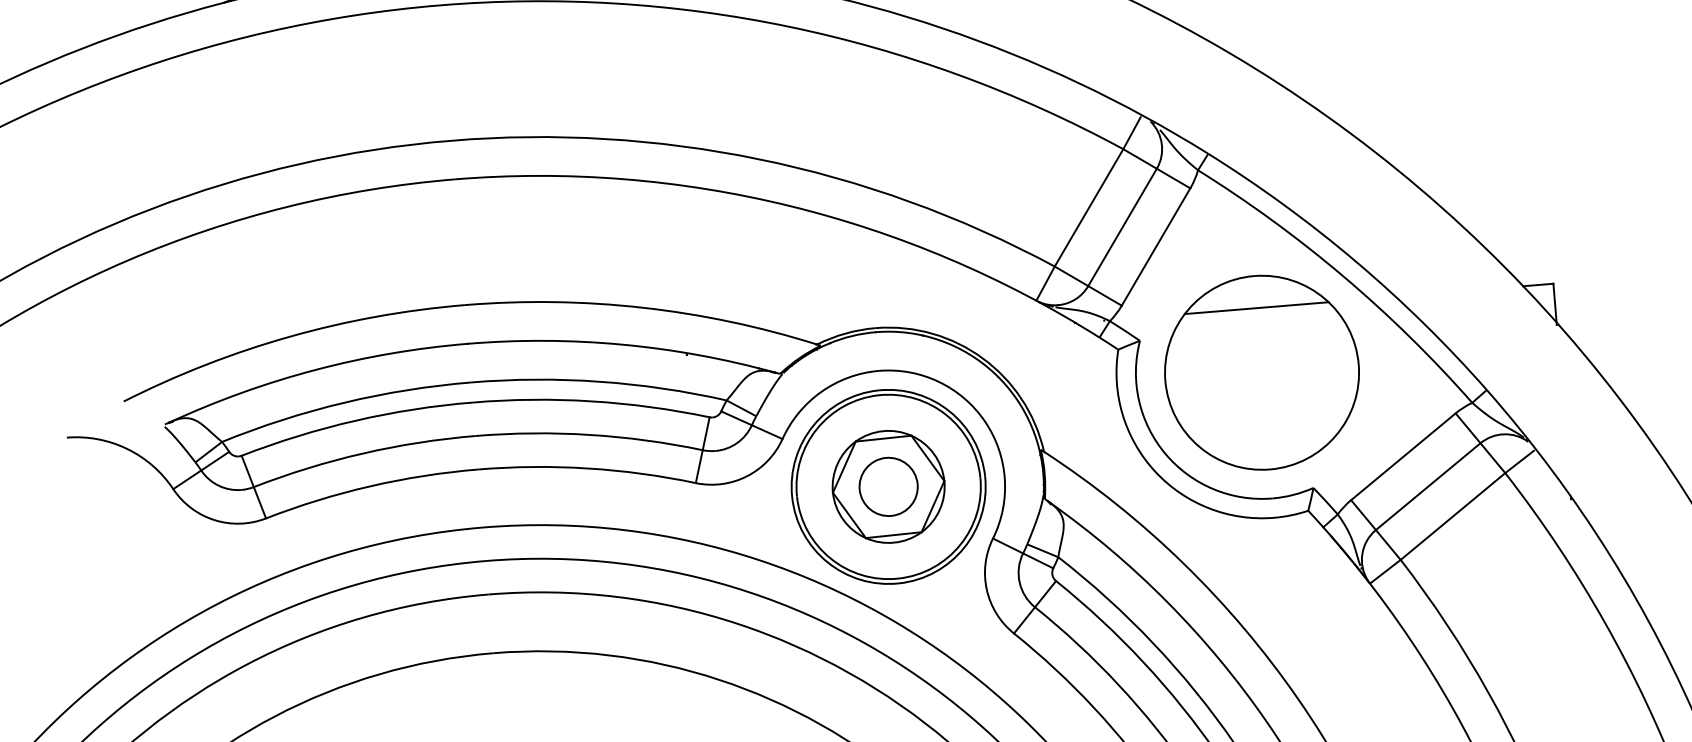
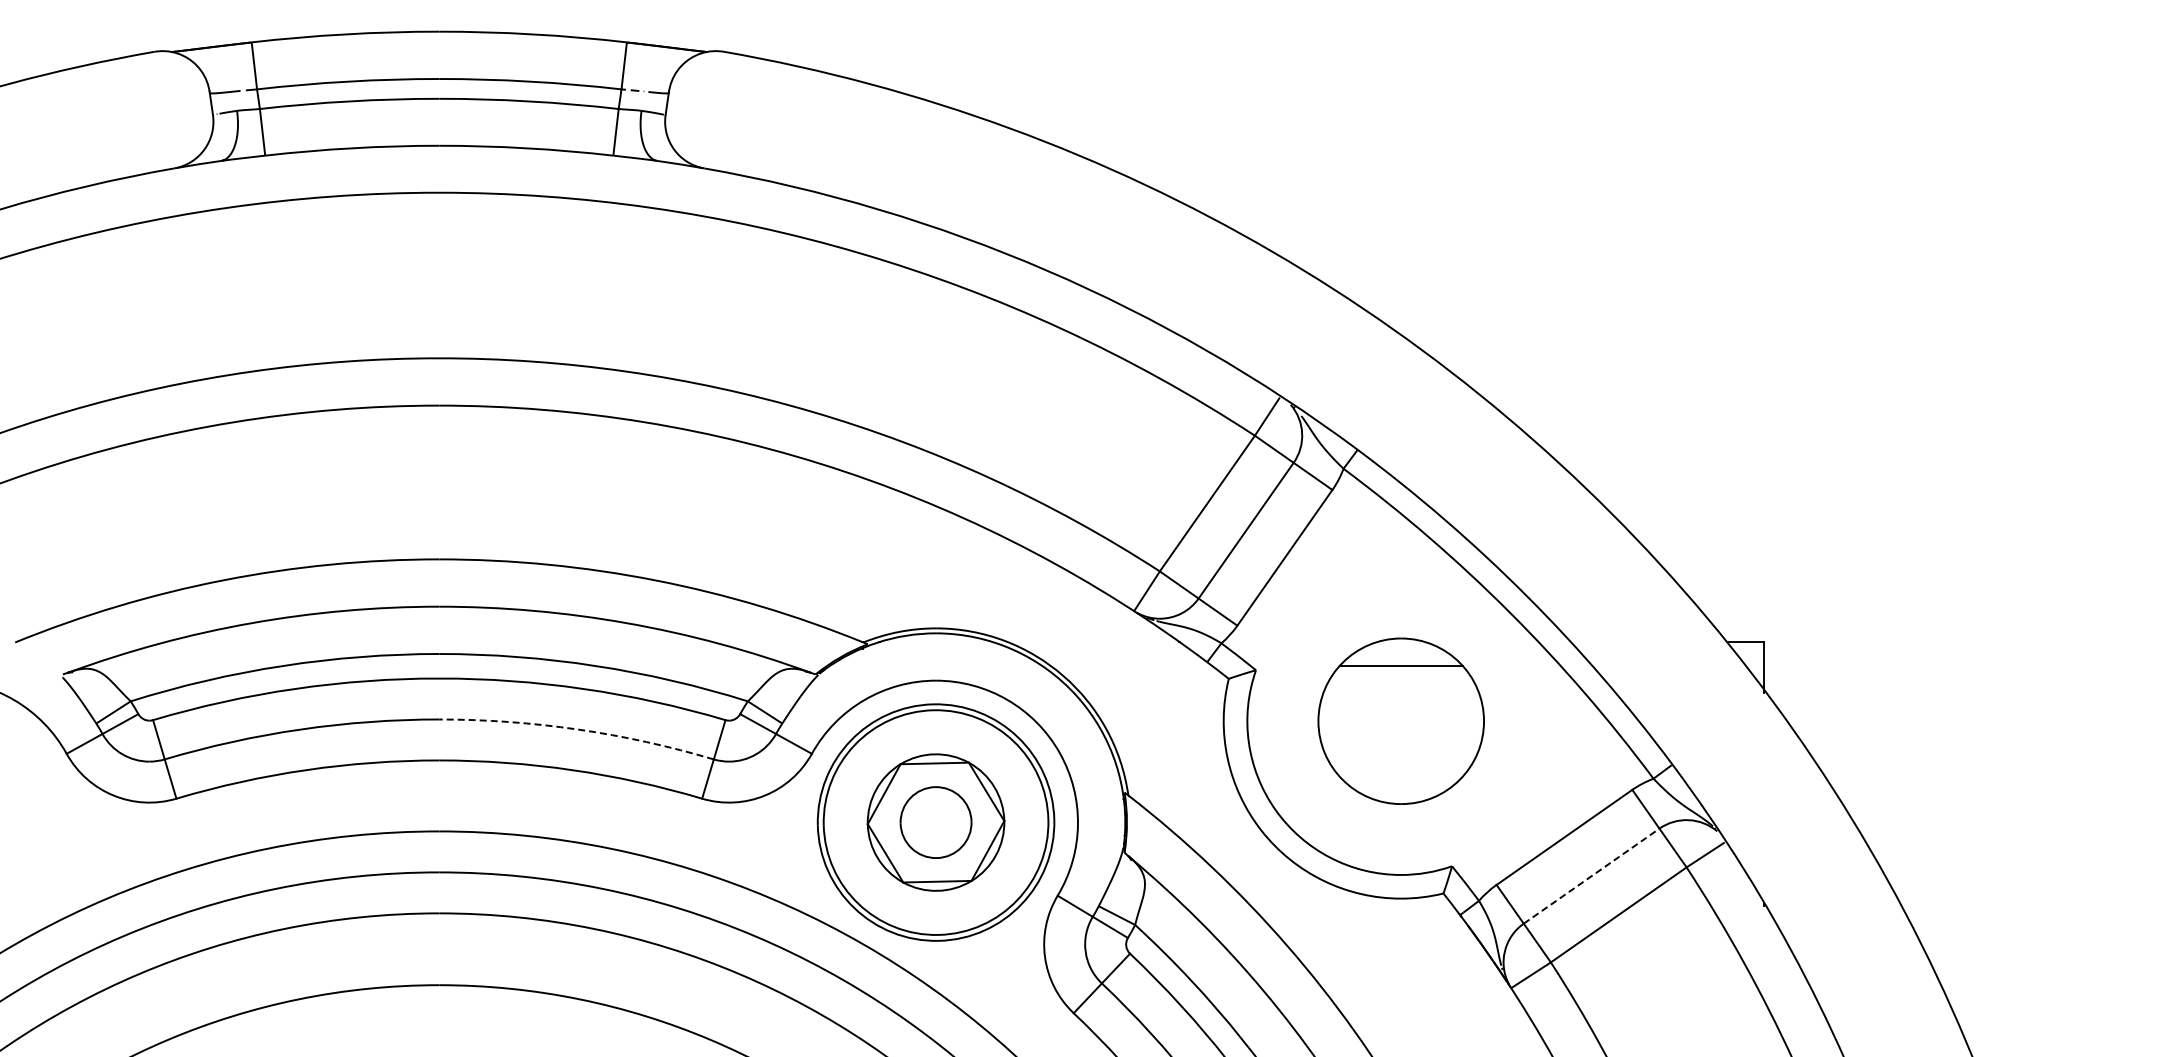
part: (1262, 372) -> (1401, 721), size x0.7
arc: (590, 434) -> (578, 729), solid -> dashed
line: (1428, 486) -> (1591, 876), solid -> dashed

